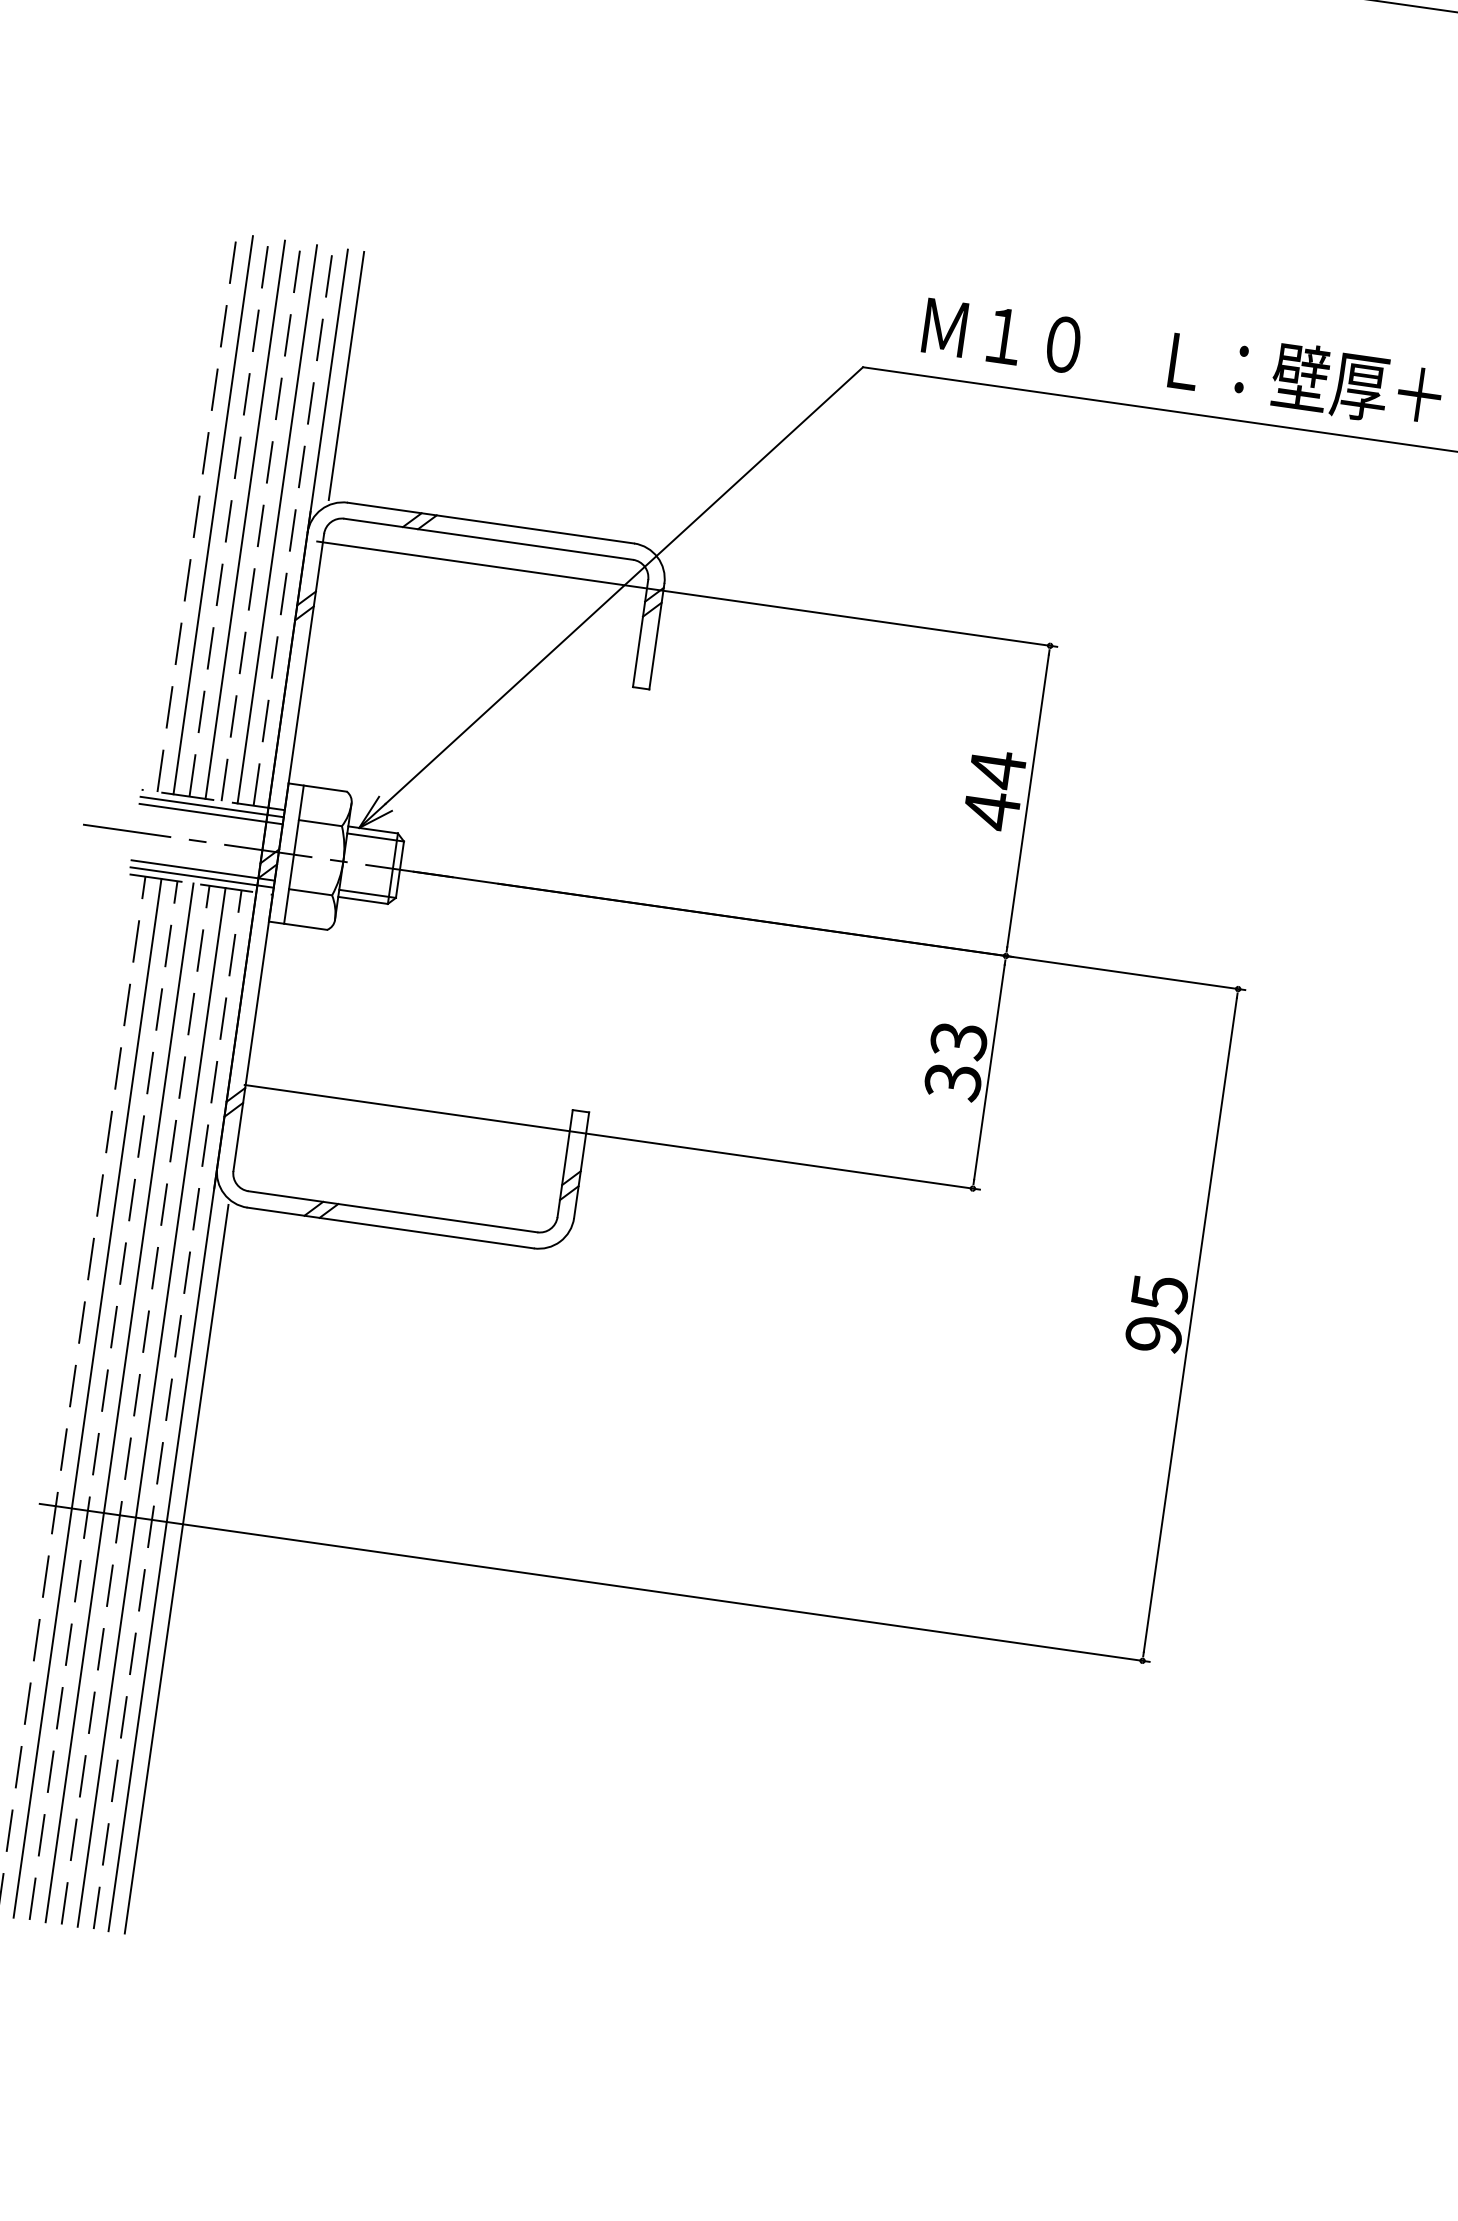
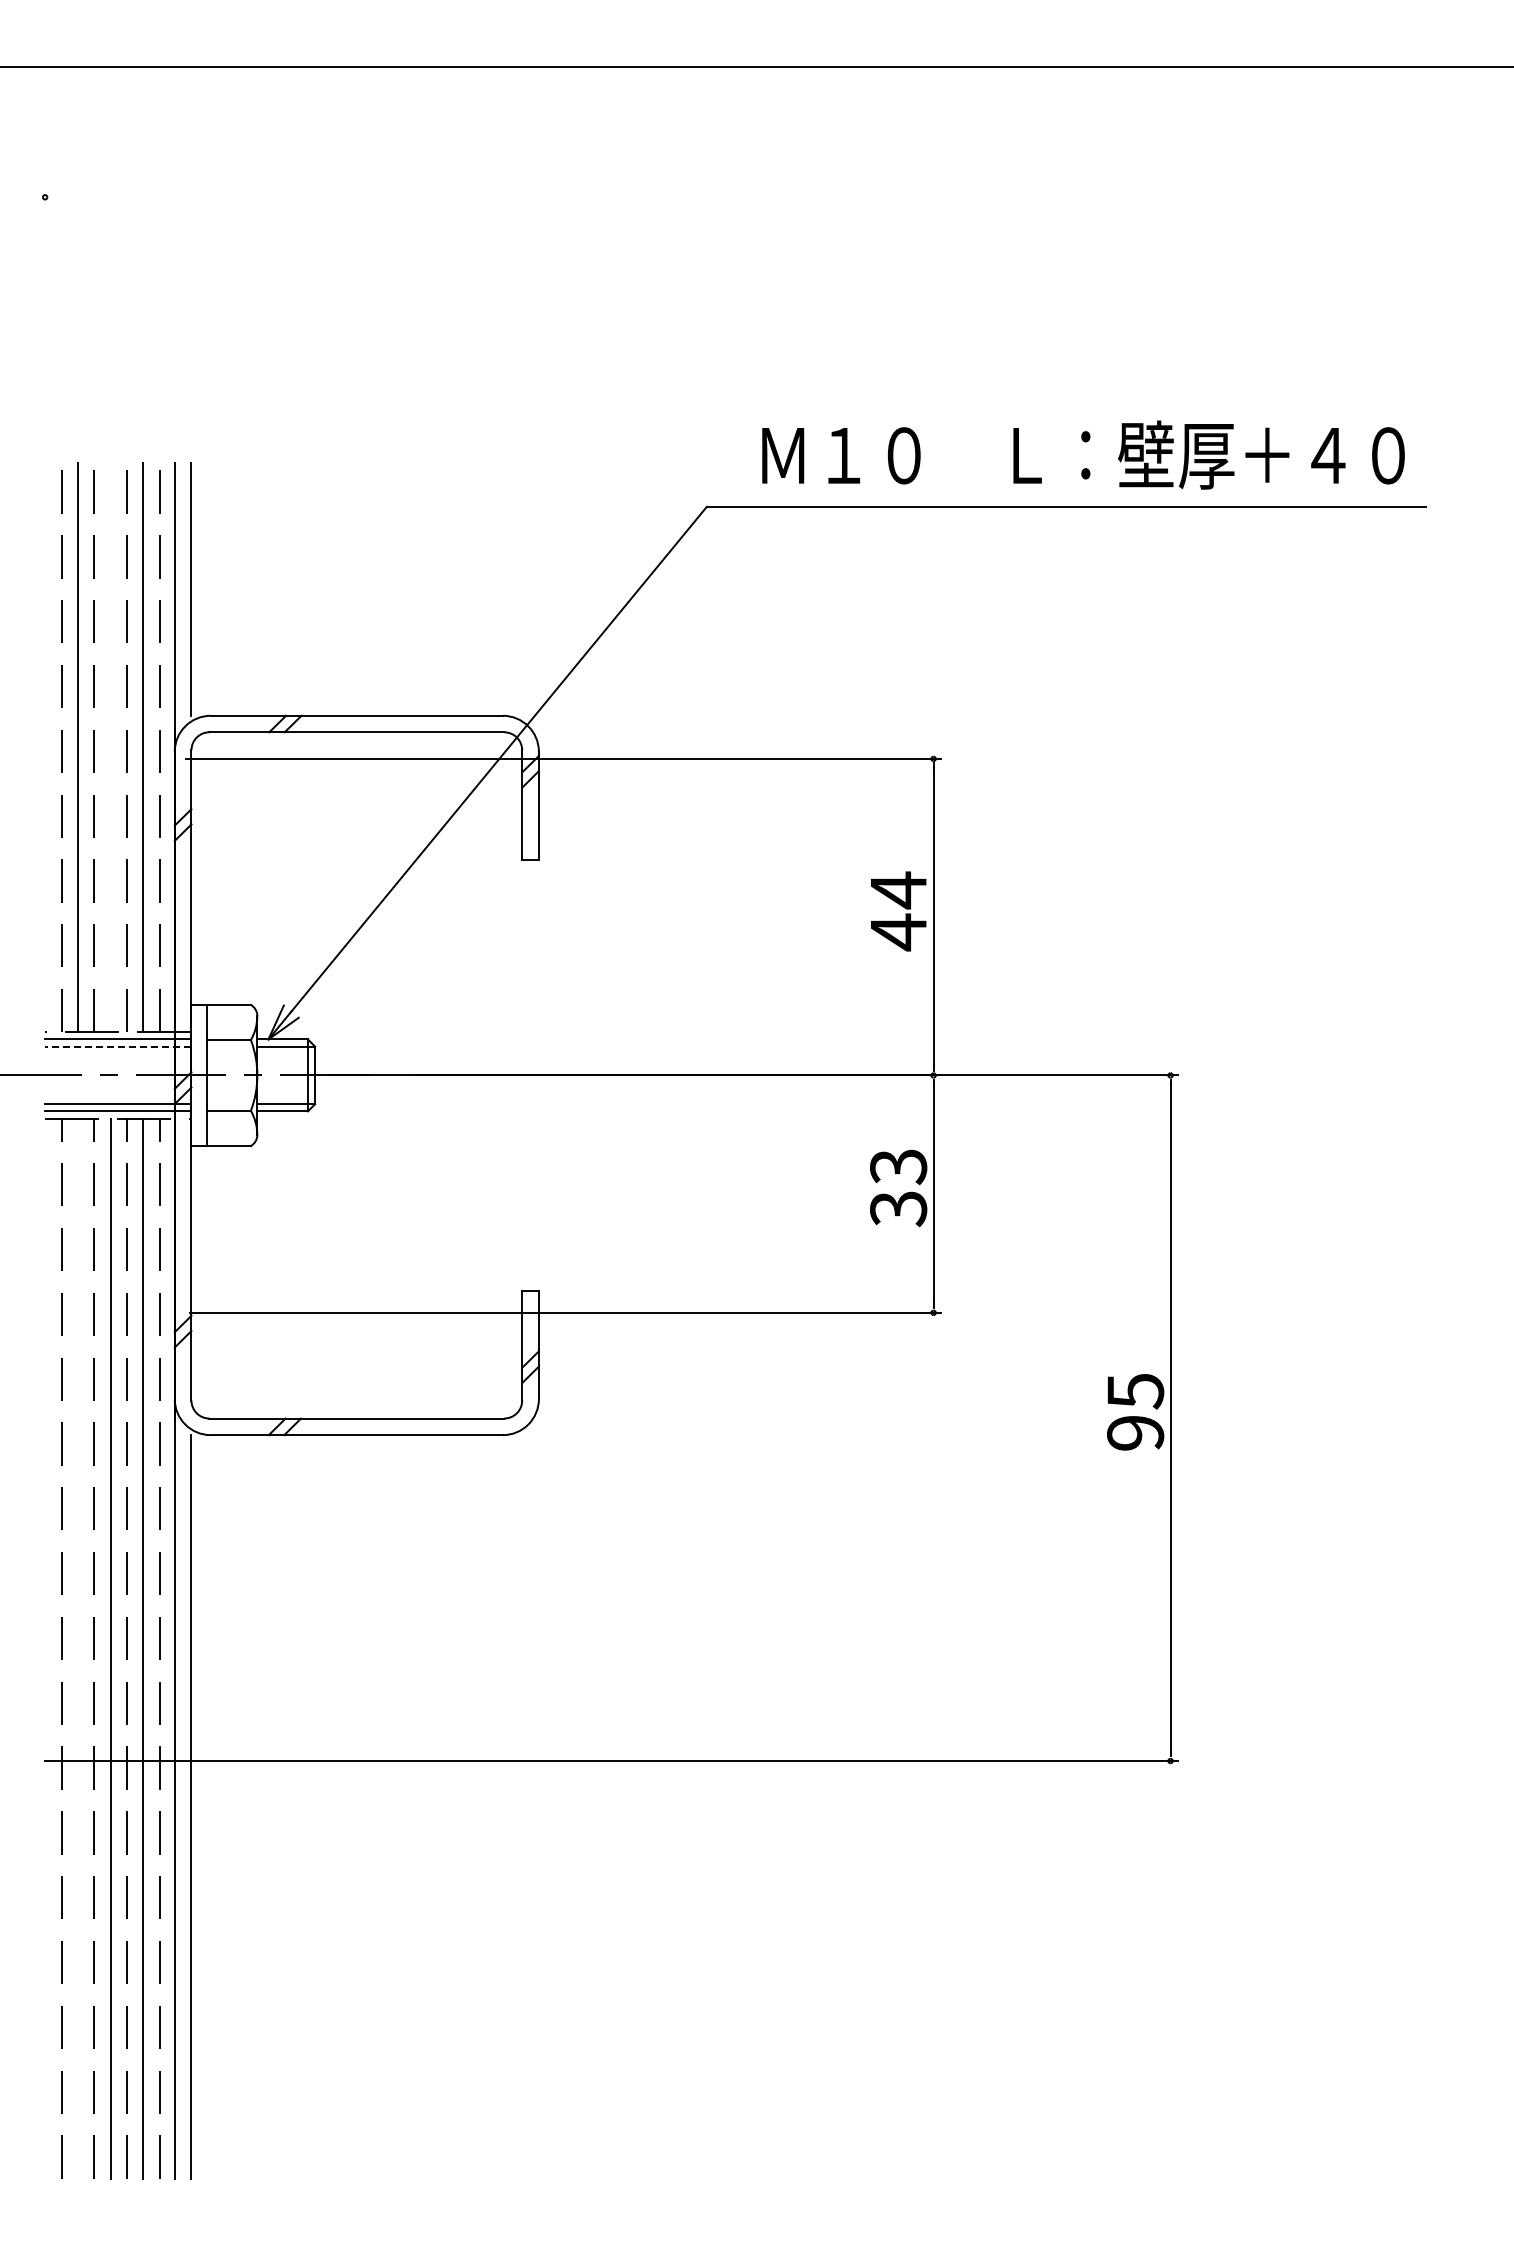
line: (245, 519) -> (110, 747), removed
line: (210, 813) -> (117, 1046), solid -> dashed
line: (87, 1398) -> (77, 1648), removed

